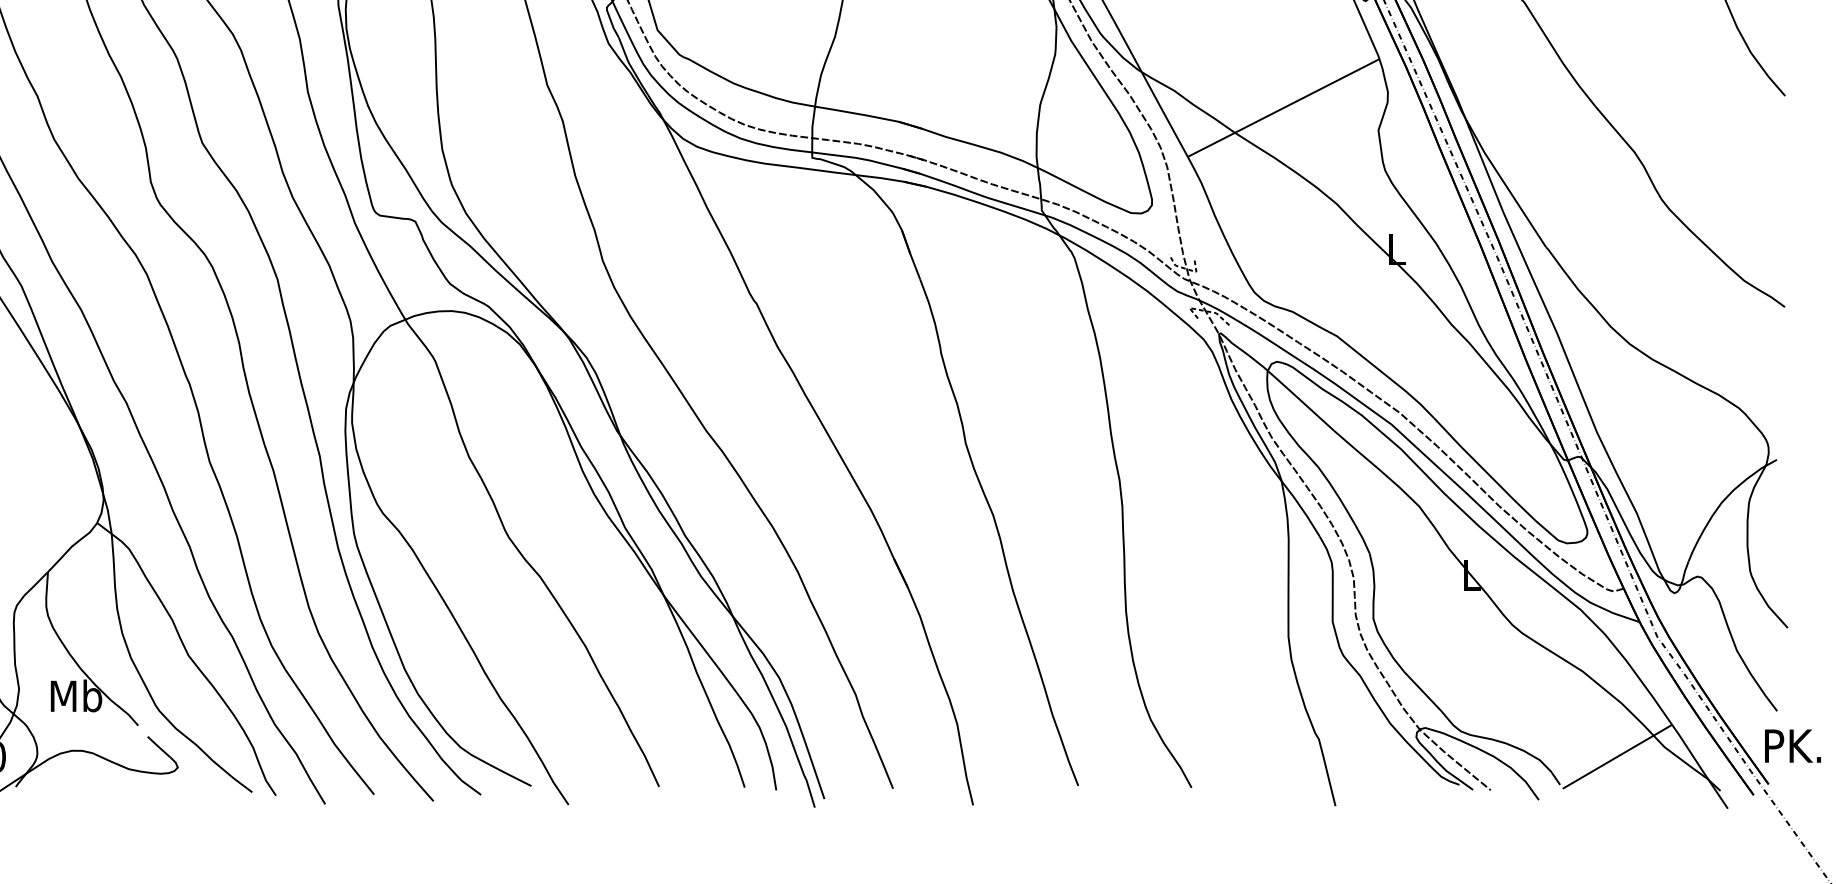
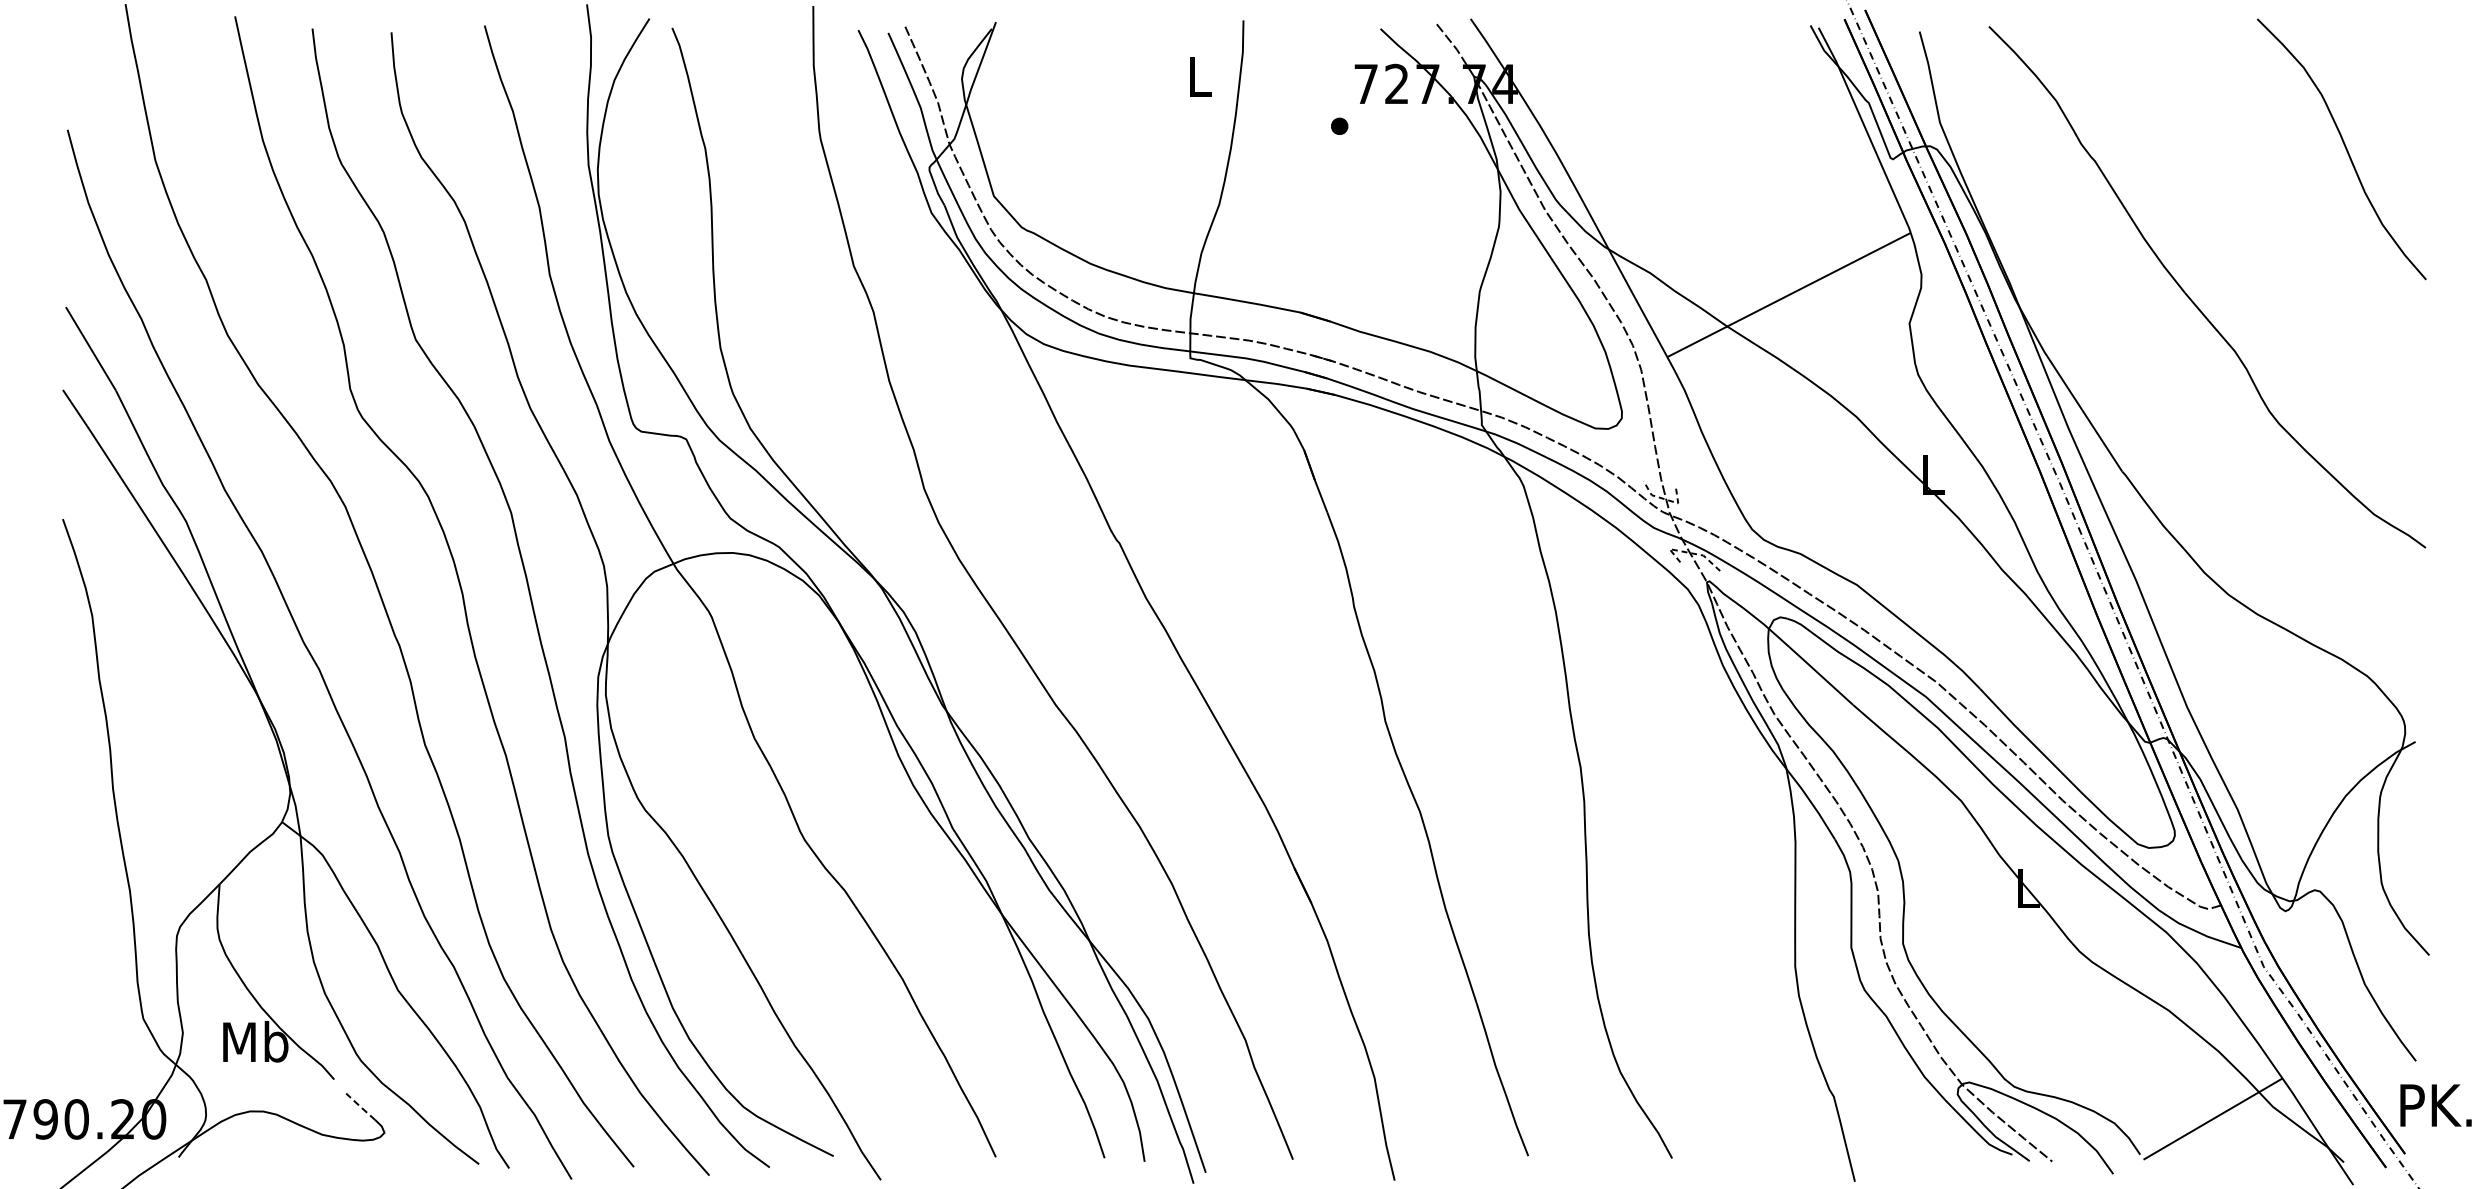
line: (158, 746) -> (360, 1106), solid -> dashed

